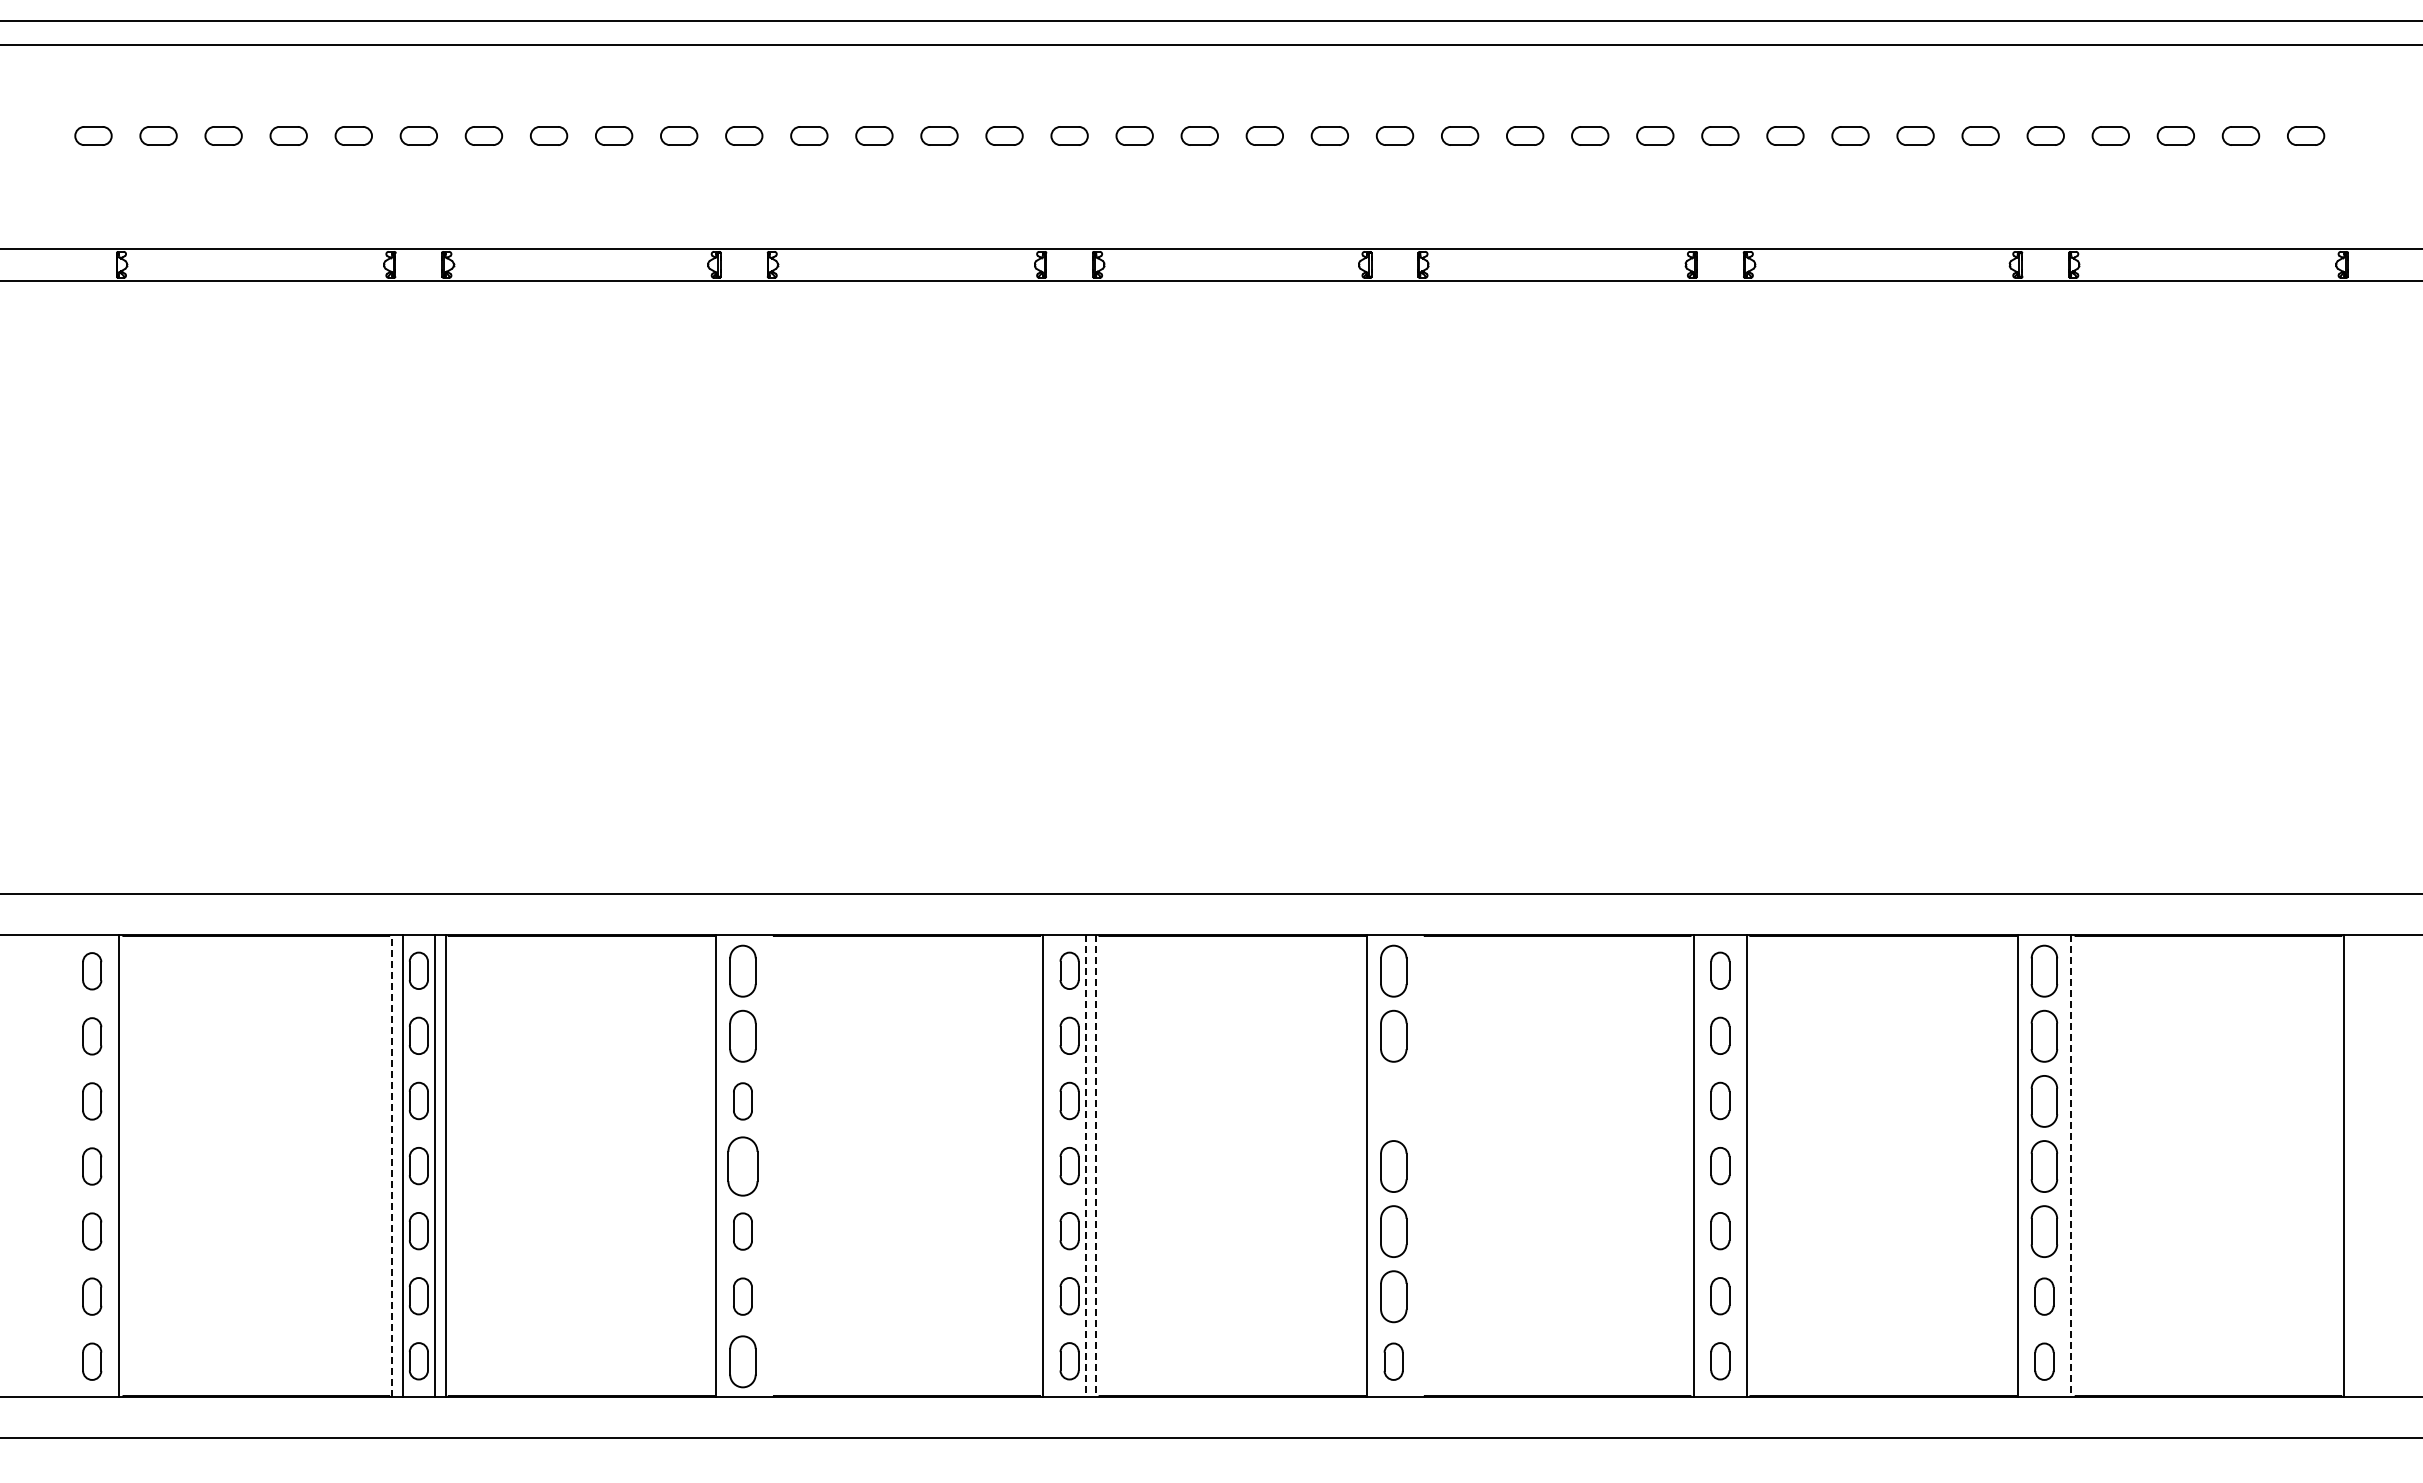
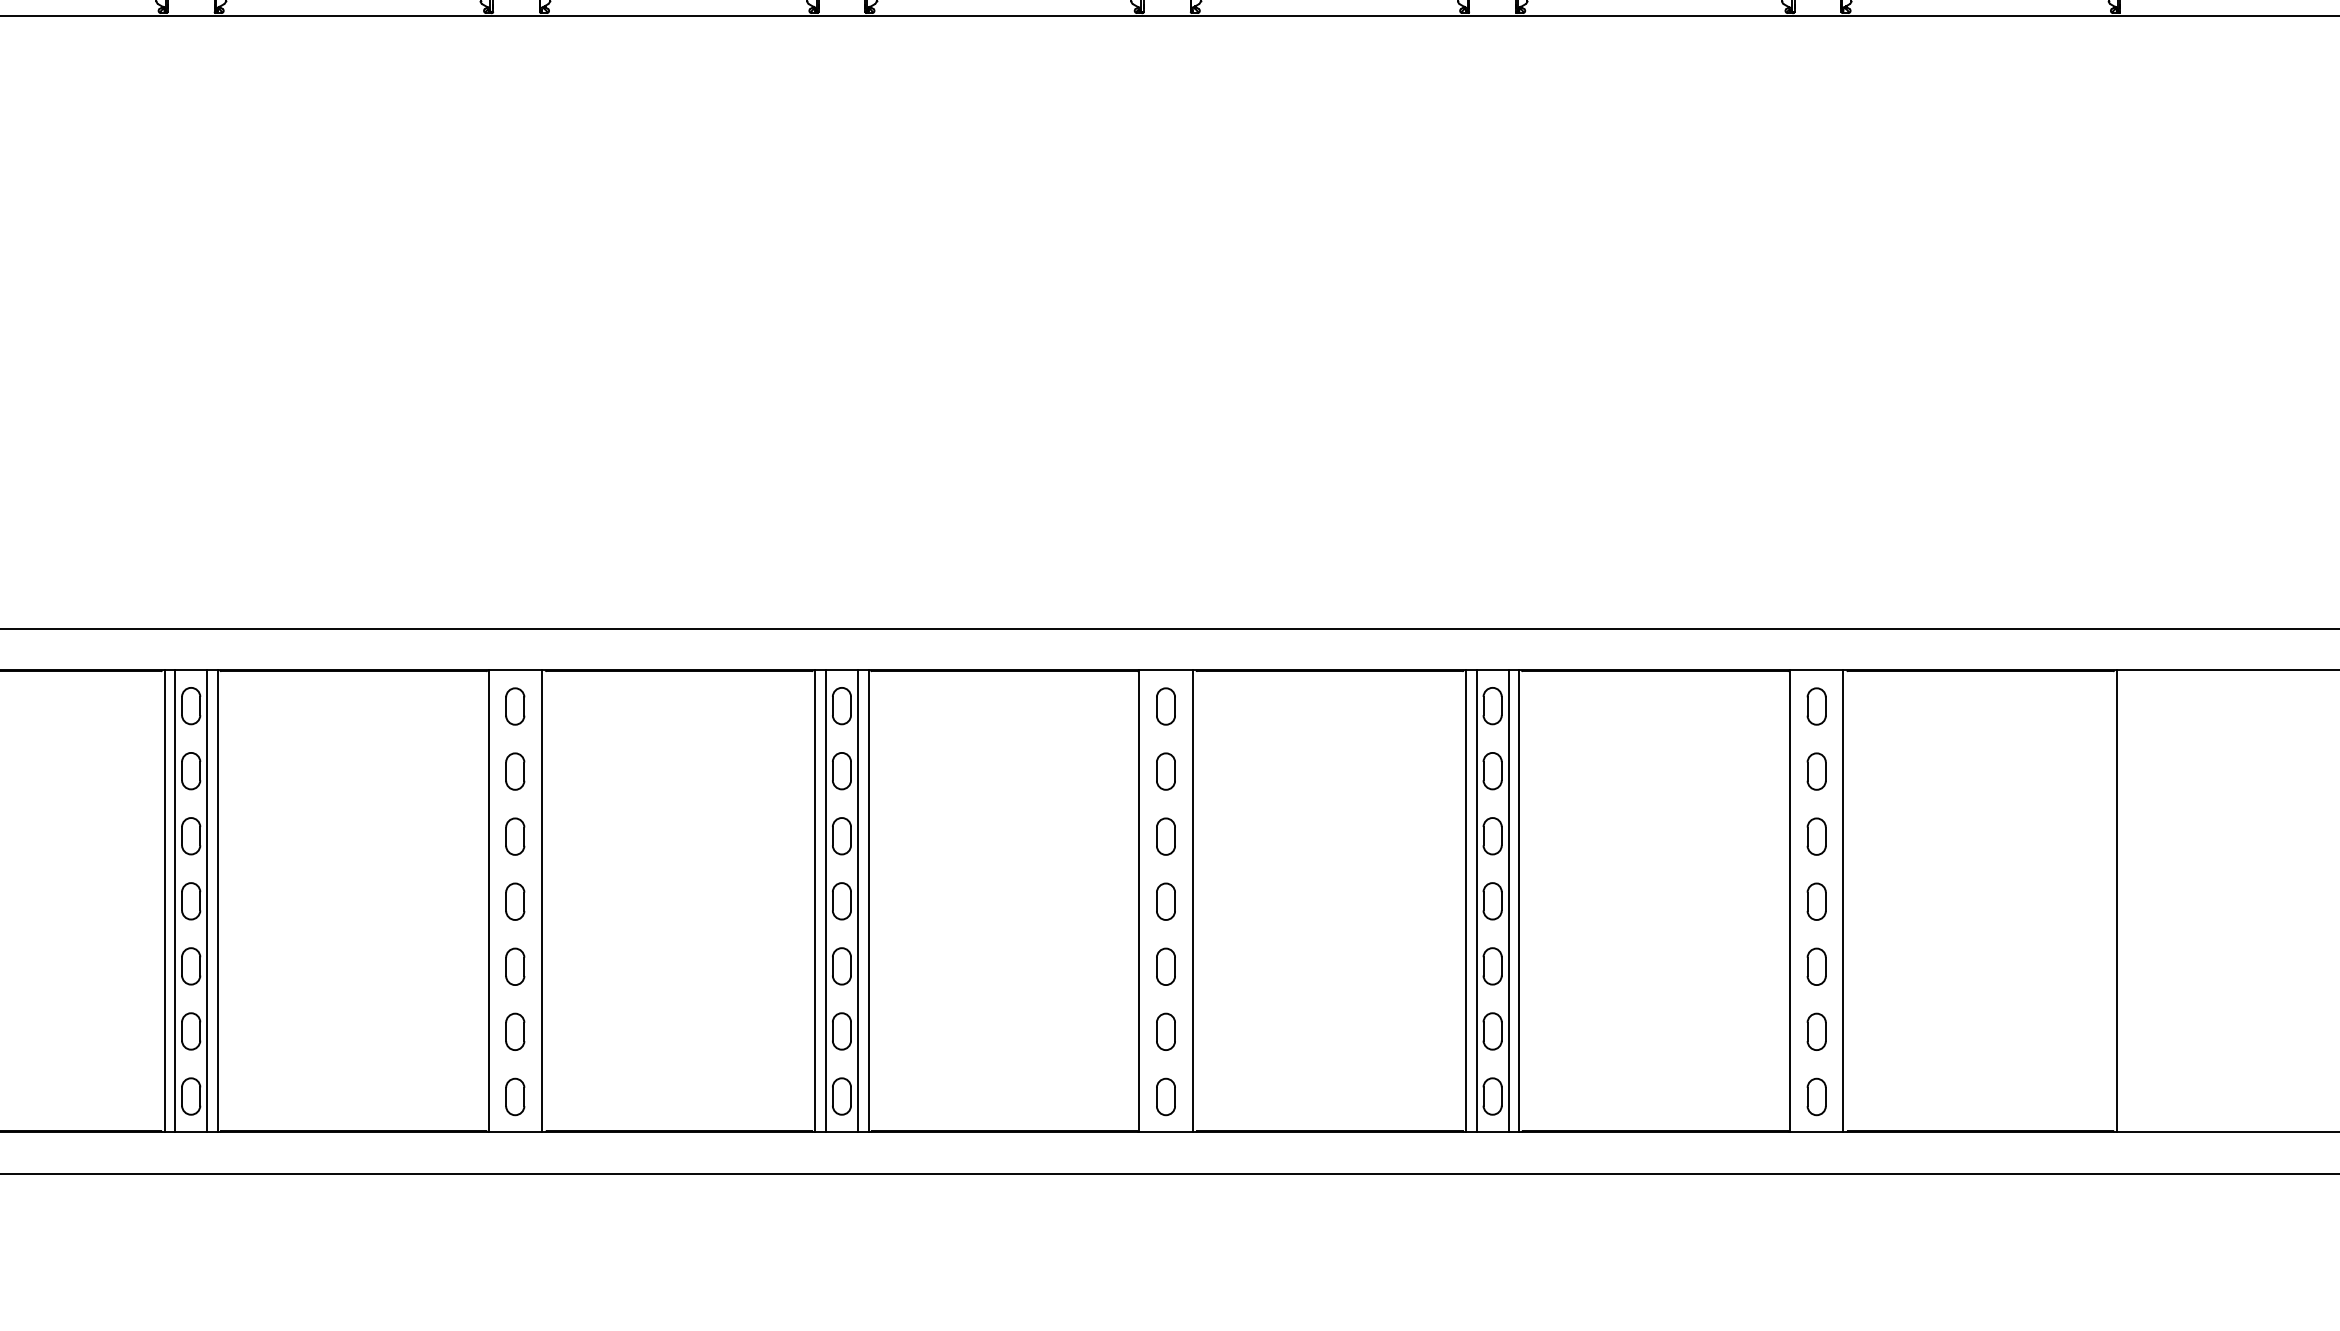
part: (742, 971) -> (514, 706), size x0.71
part: (1393, 971) -> (1165, 706), size x0.71
part: (2044, 971) -> (1816, 706), size x0.71
part: (742, 1036) -> (514, 771), size x0.71
part: (1393, 1036) -> (1165, 771), size x0.71
part: (2044, 1036) -> (1816, 771), size x0.71
part: (1393, 1101) -> (1165, 836), added
part: (2044, 1101) -> (1816, 836), size x0.71
line: (392, 1165) -> (164, 900), dashed -> solid
part: (742, 1166) -> (514, 901), size x0.62
line: (769, 1166) -> (541, 901), added
line: (1053, 1166) -> (825, 901), added
line: (1085, 1166) -> (857, 901), dashed -> solid
line: (1096, 1166) -> (868, 901), dashed -> solid
part: (1393, 1166) -> (1165, 901), size x0.71
line: (1420, 1166) -> (1192, 901), added
line: (1704, 1166) -> (1476, 901), added
line: (1736, 1166) -> (1508, 901), added
part: (2044, 1166) -> (1816, 901), size x0.71
line: (2071, 1166) -> (1843, 901), dashed -> solid
part: (1393, 1231) -> (1165, 966), size x0.71
part: (2044, 1231) -> (1816, 966), size x0.71
part: (1393, 1296) -> (1165, 1031), size x0.71
part: (742, 1361) -> (514, 1096), size x0.71

